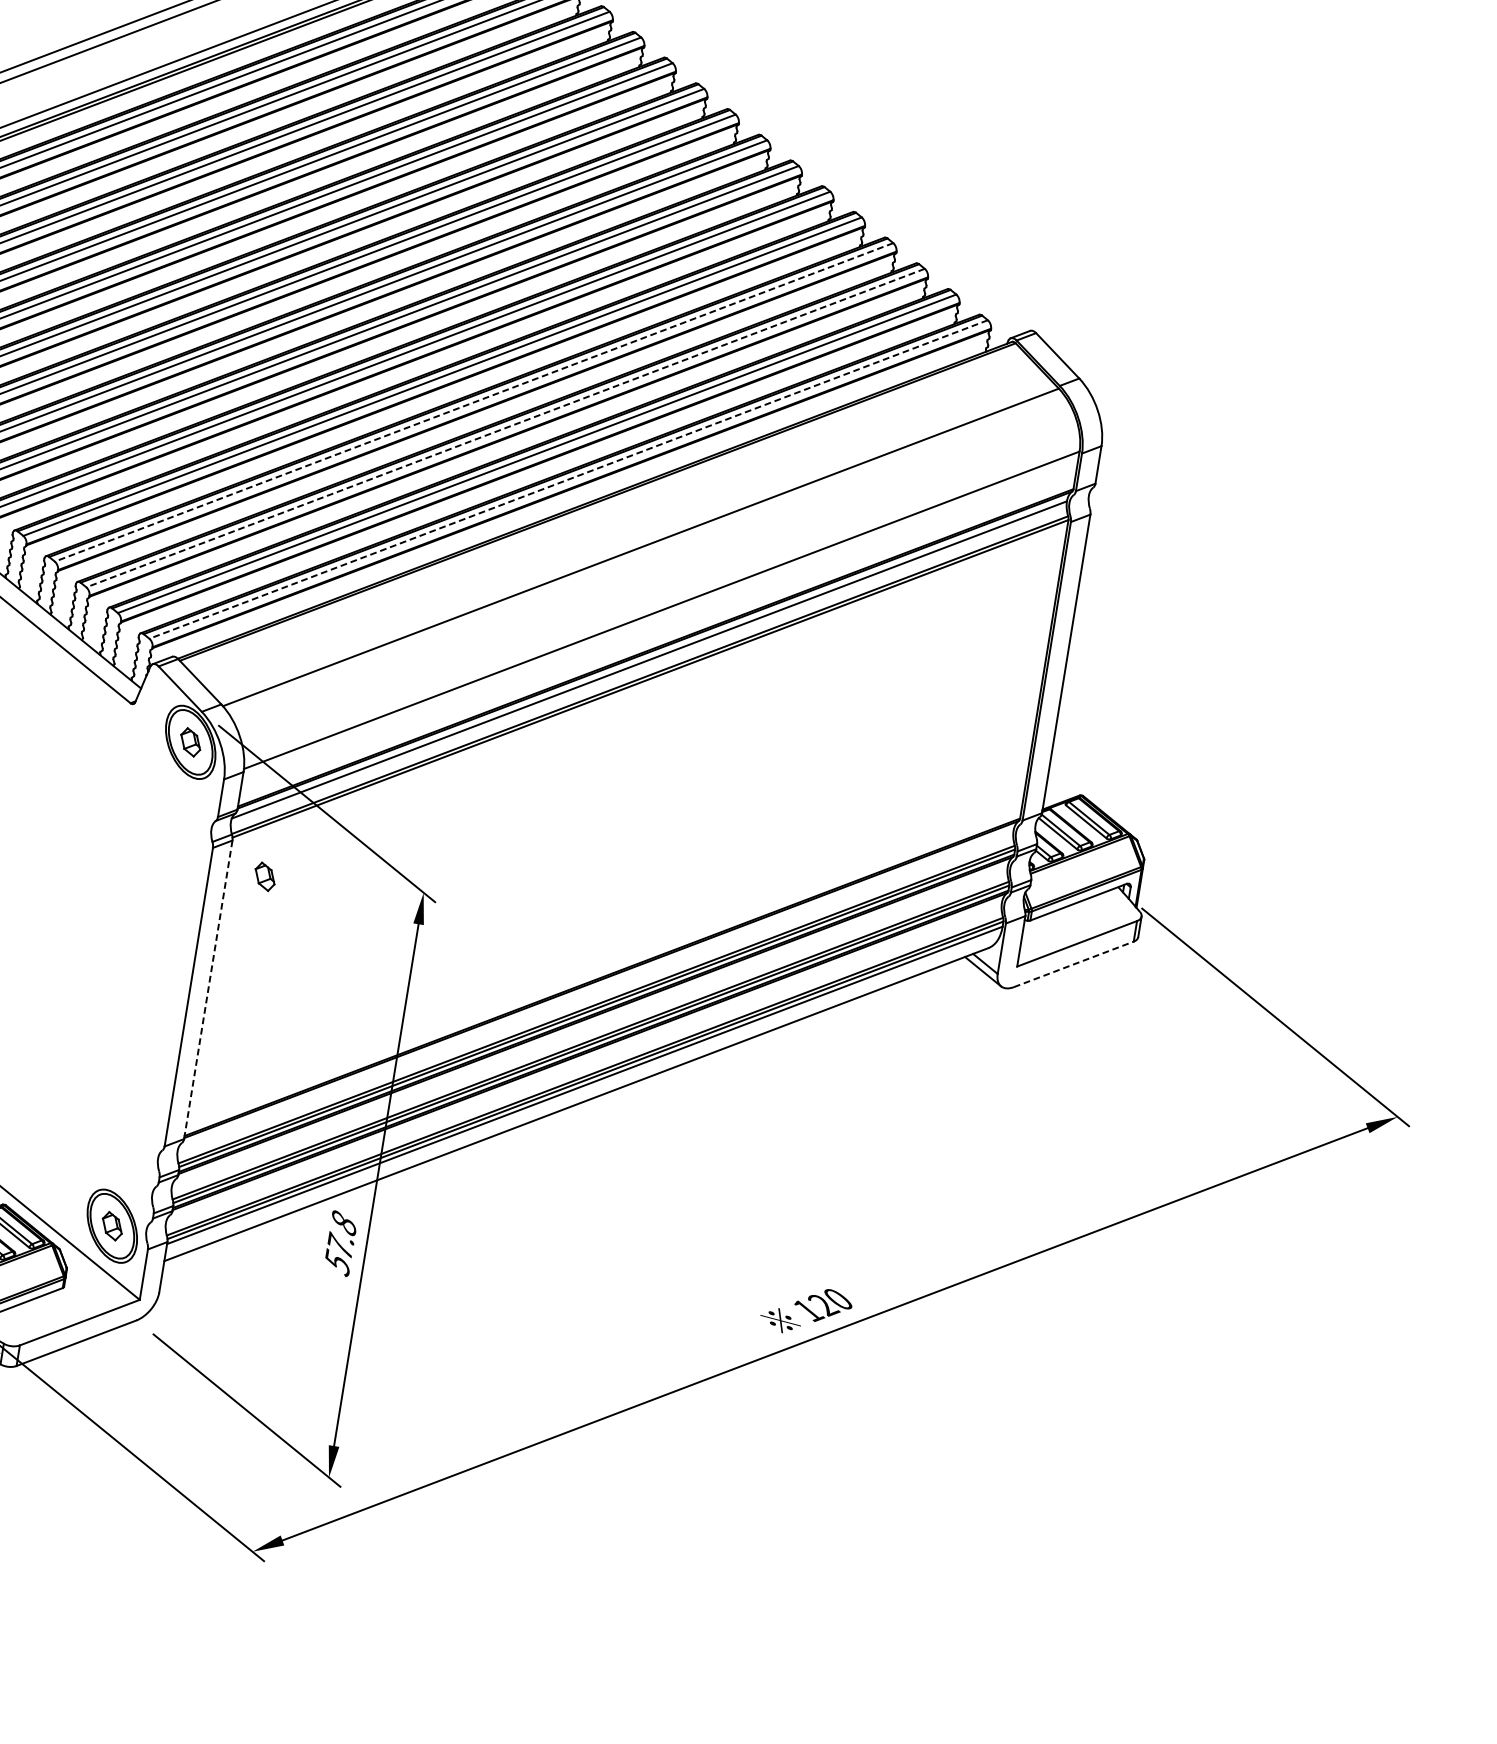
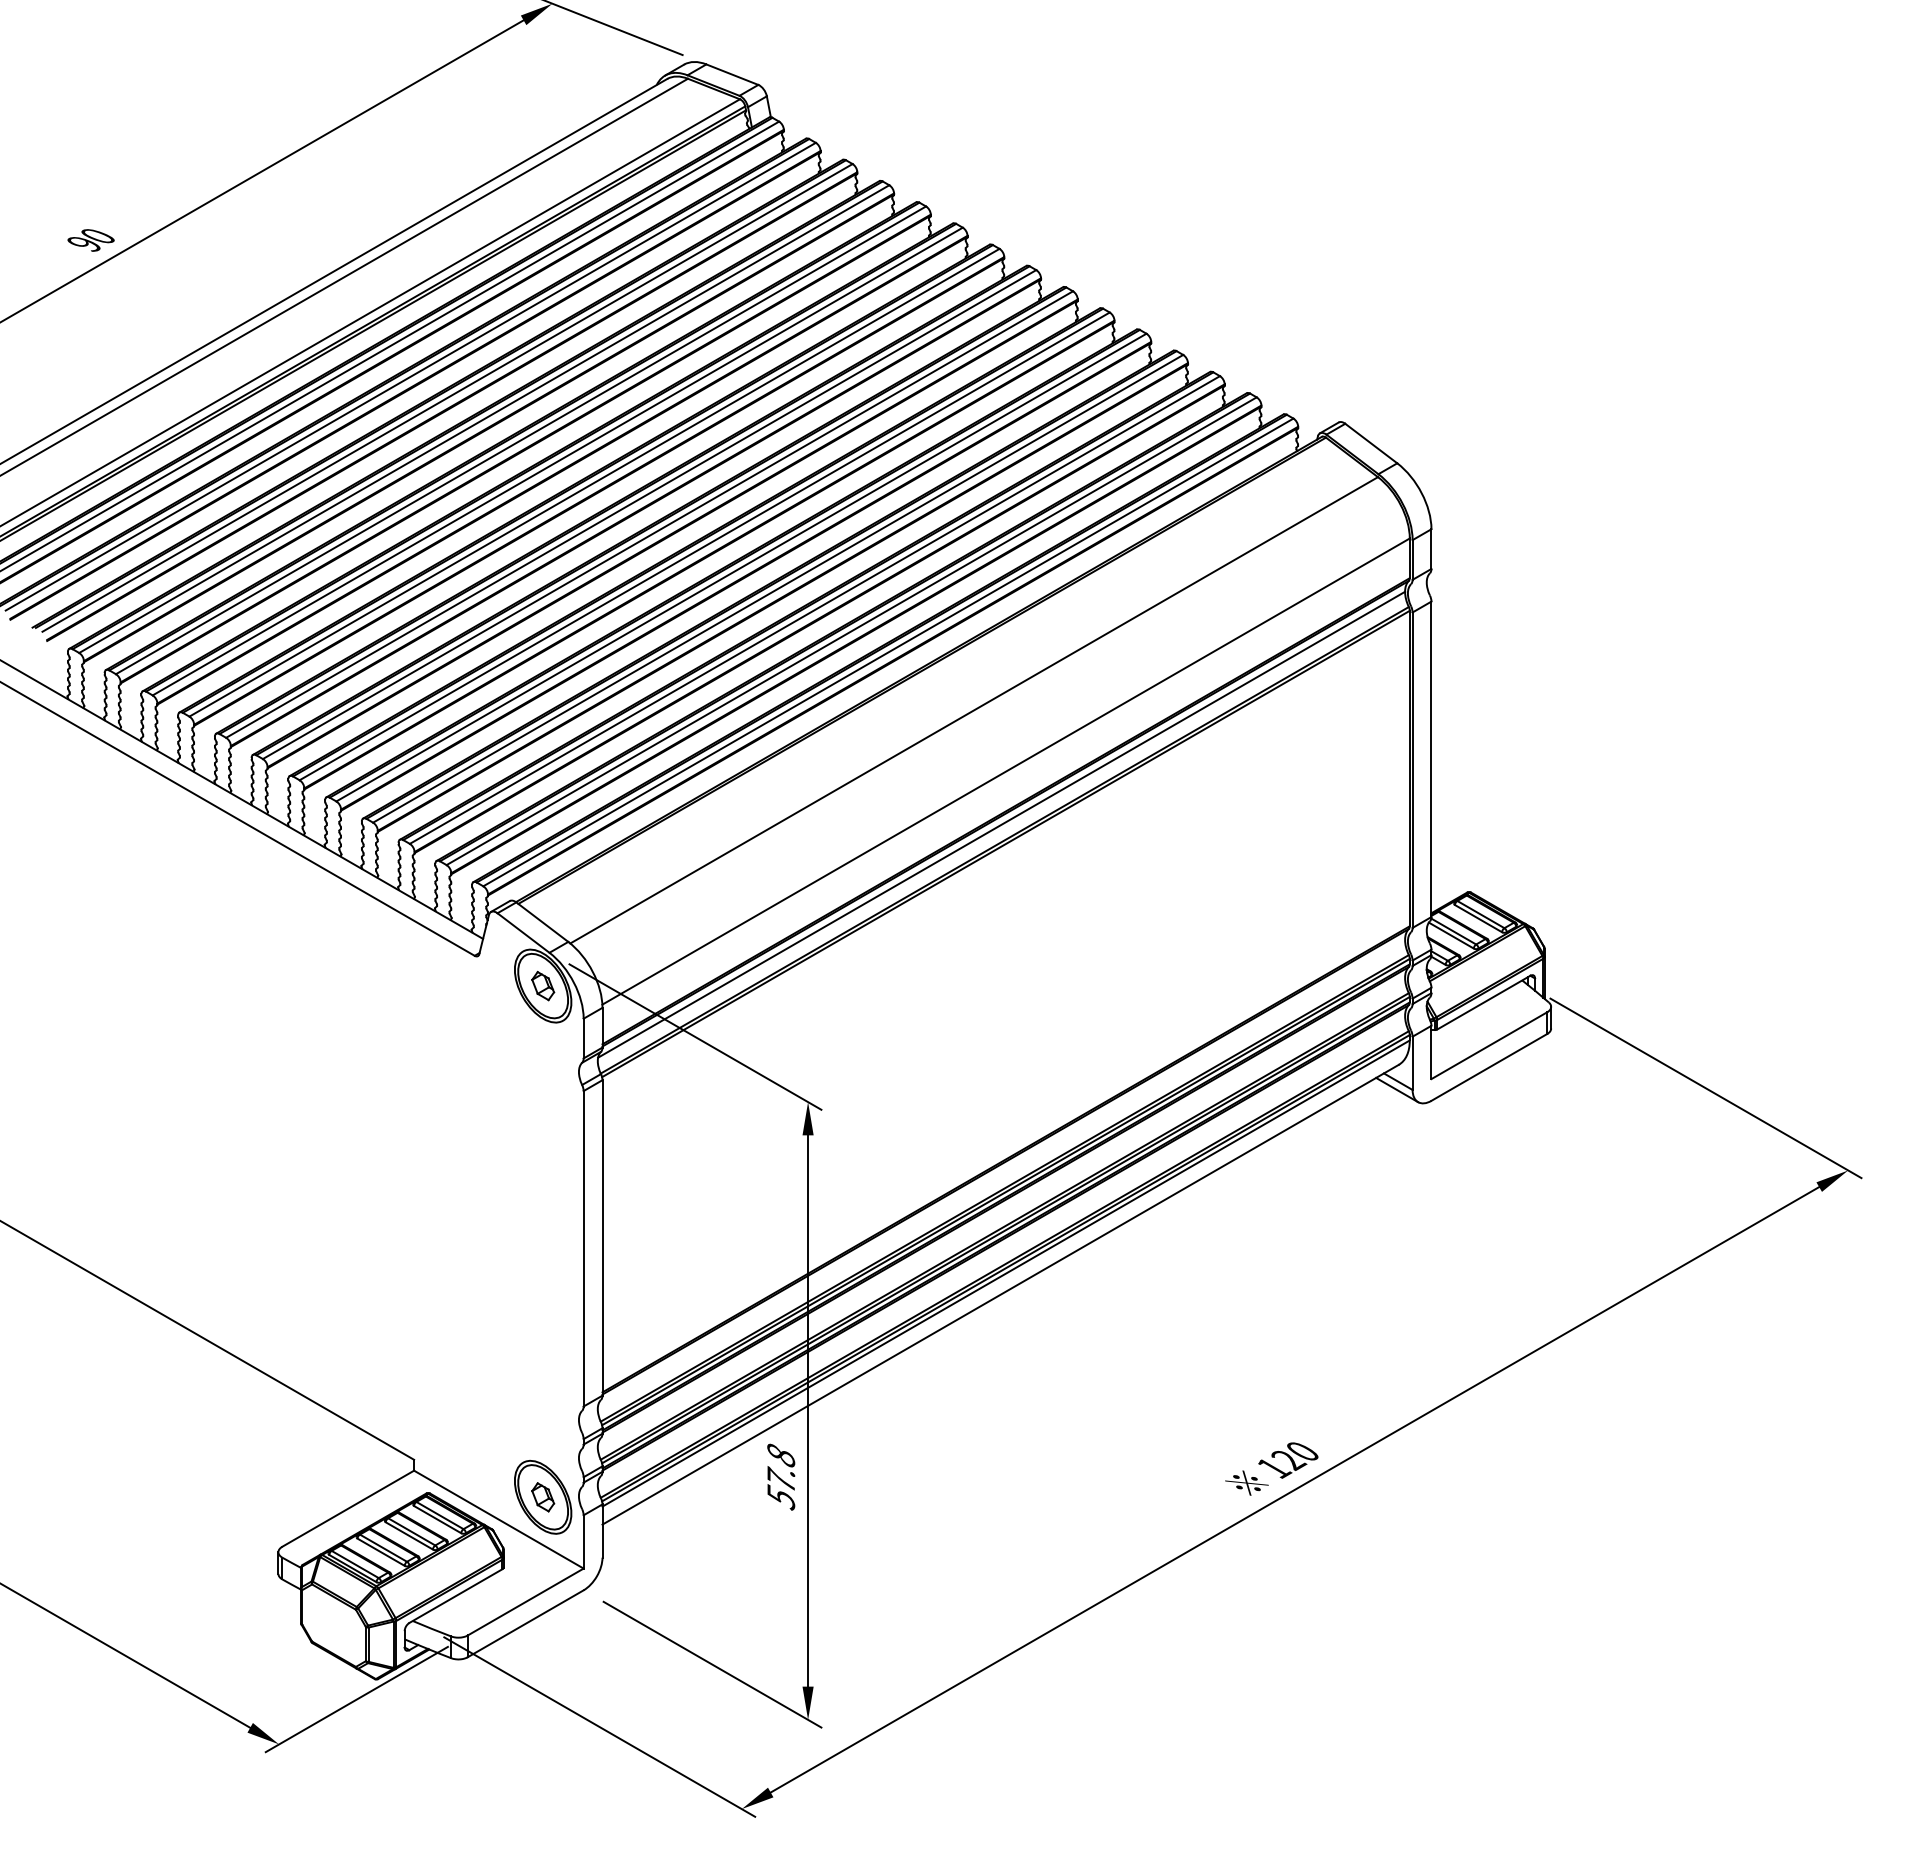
line: (474, 402) -> (778, 588), dashed -> solid
line: (505, 428) -> (814, 610), dashed -> solid
line: (568, 479) -> (888, 652), dashed -> solid
part: (265, 876) -> (642, 1111), removed
line: (1073, 964) -> (1489, 1067), dashed -> solid
line: (208, 989) -> (602, 1237), dashed -> solid

